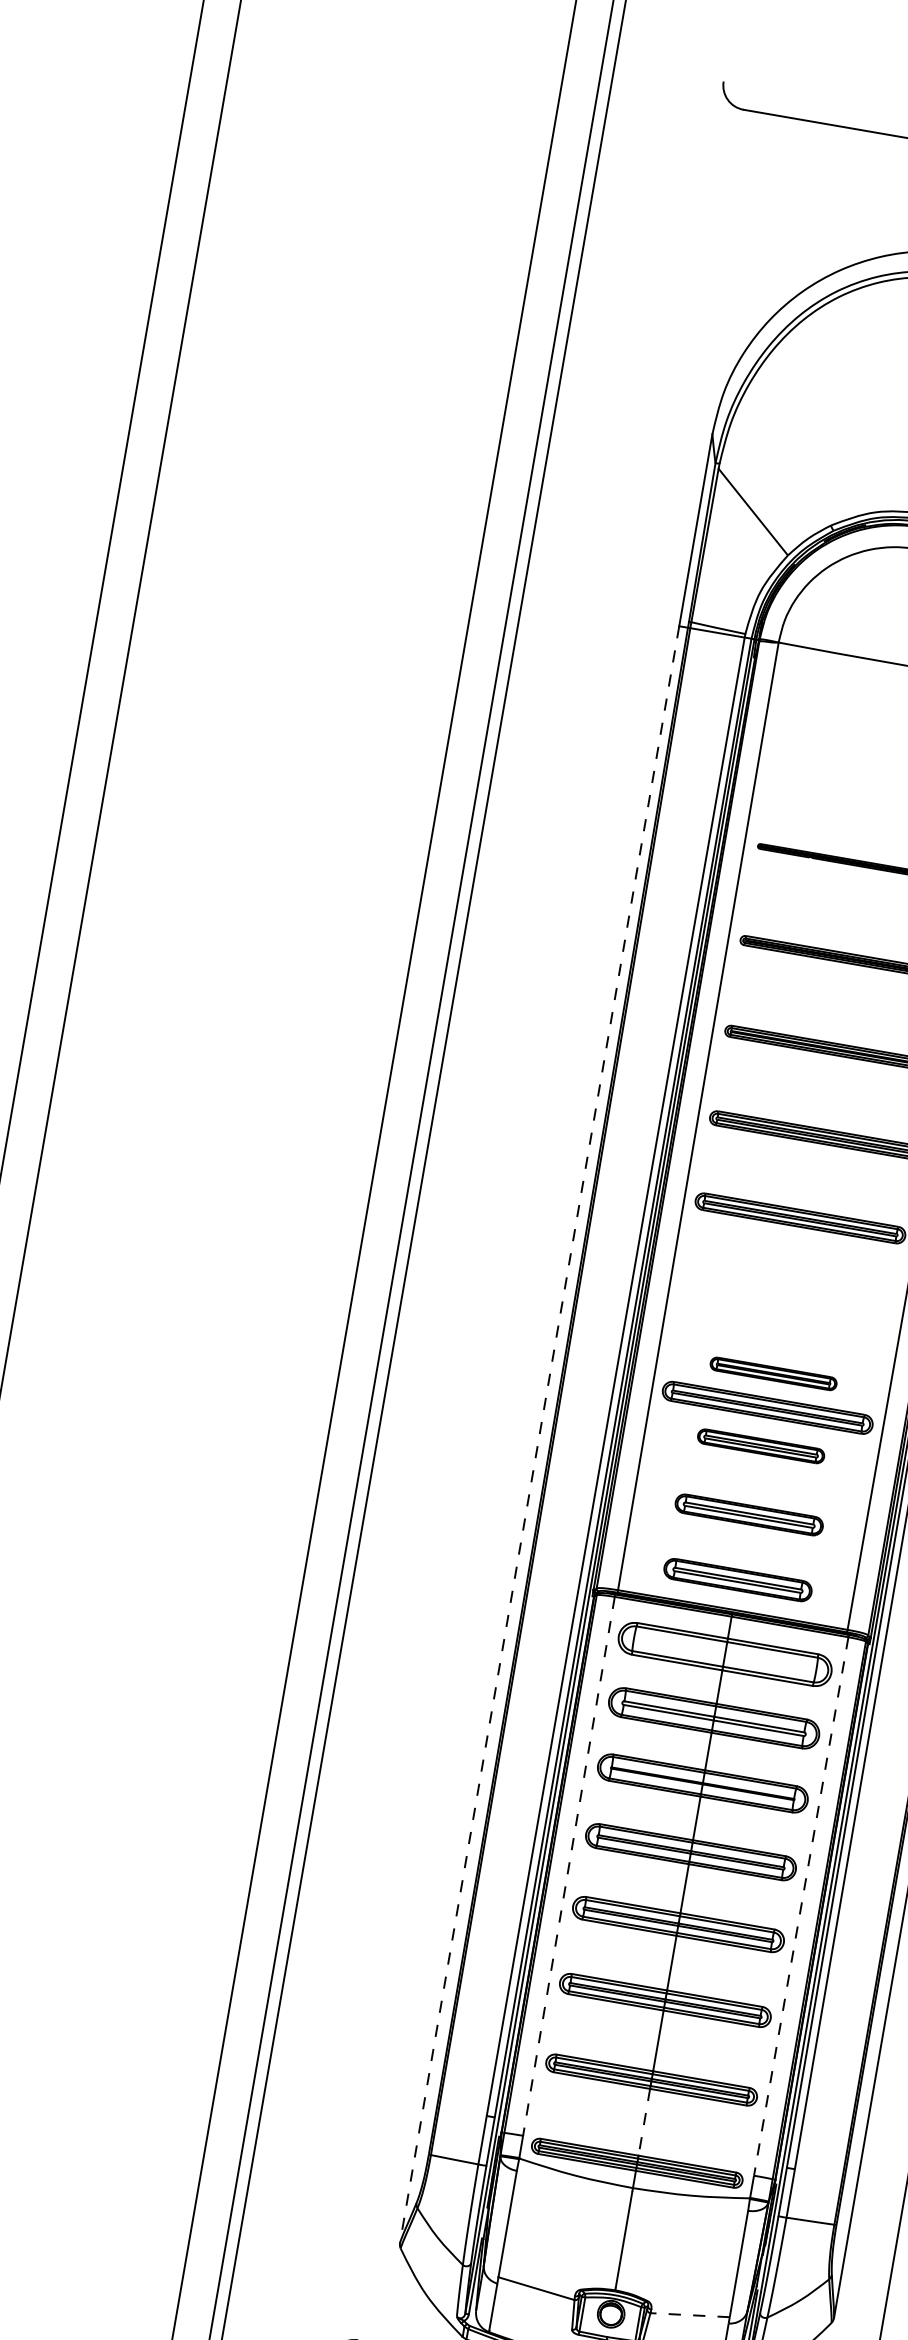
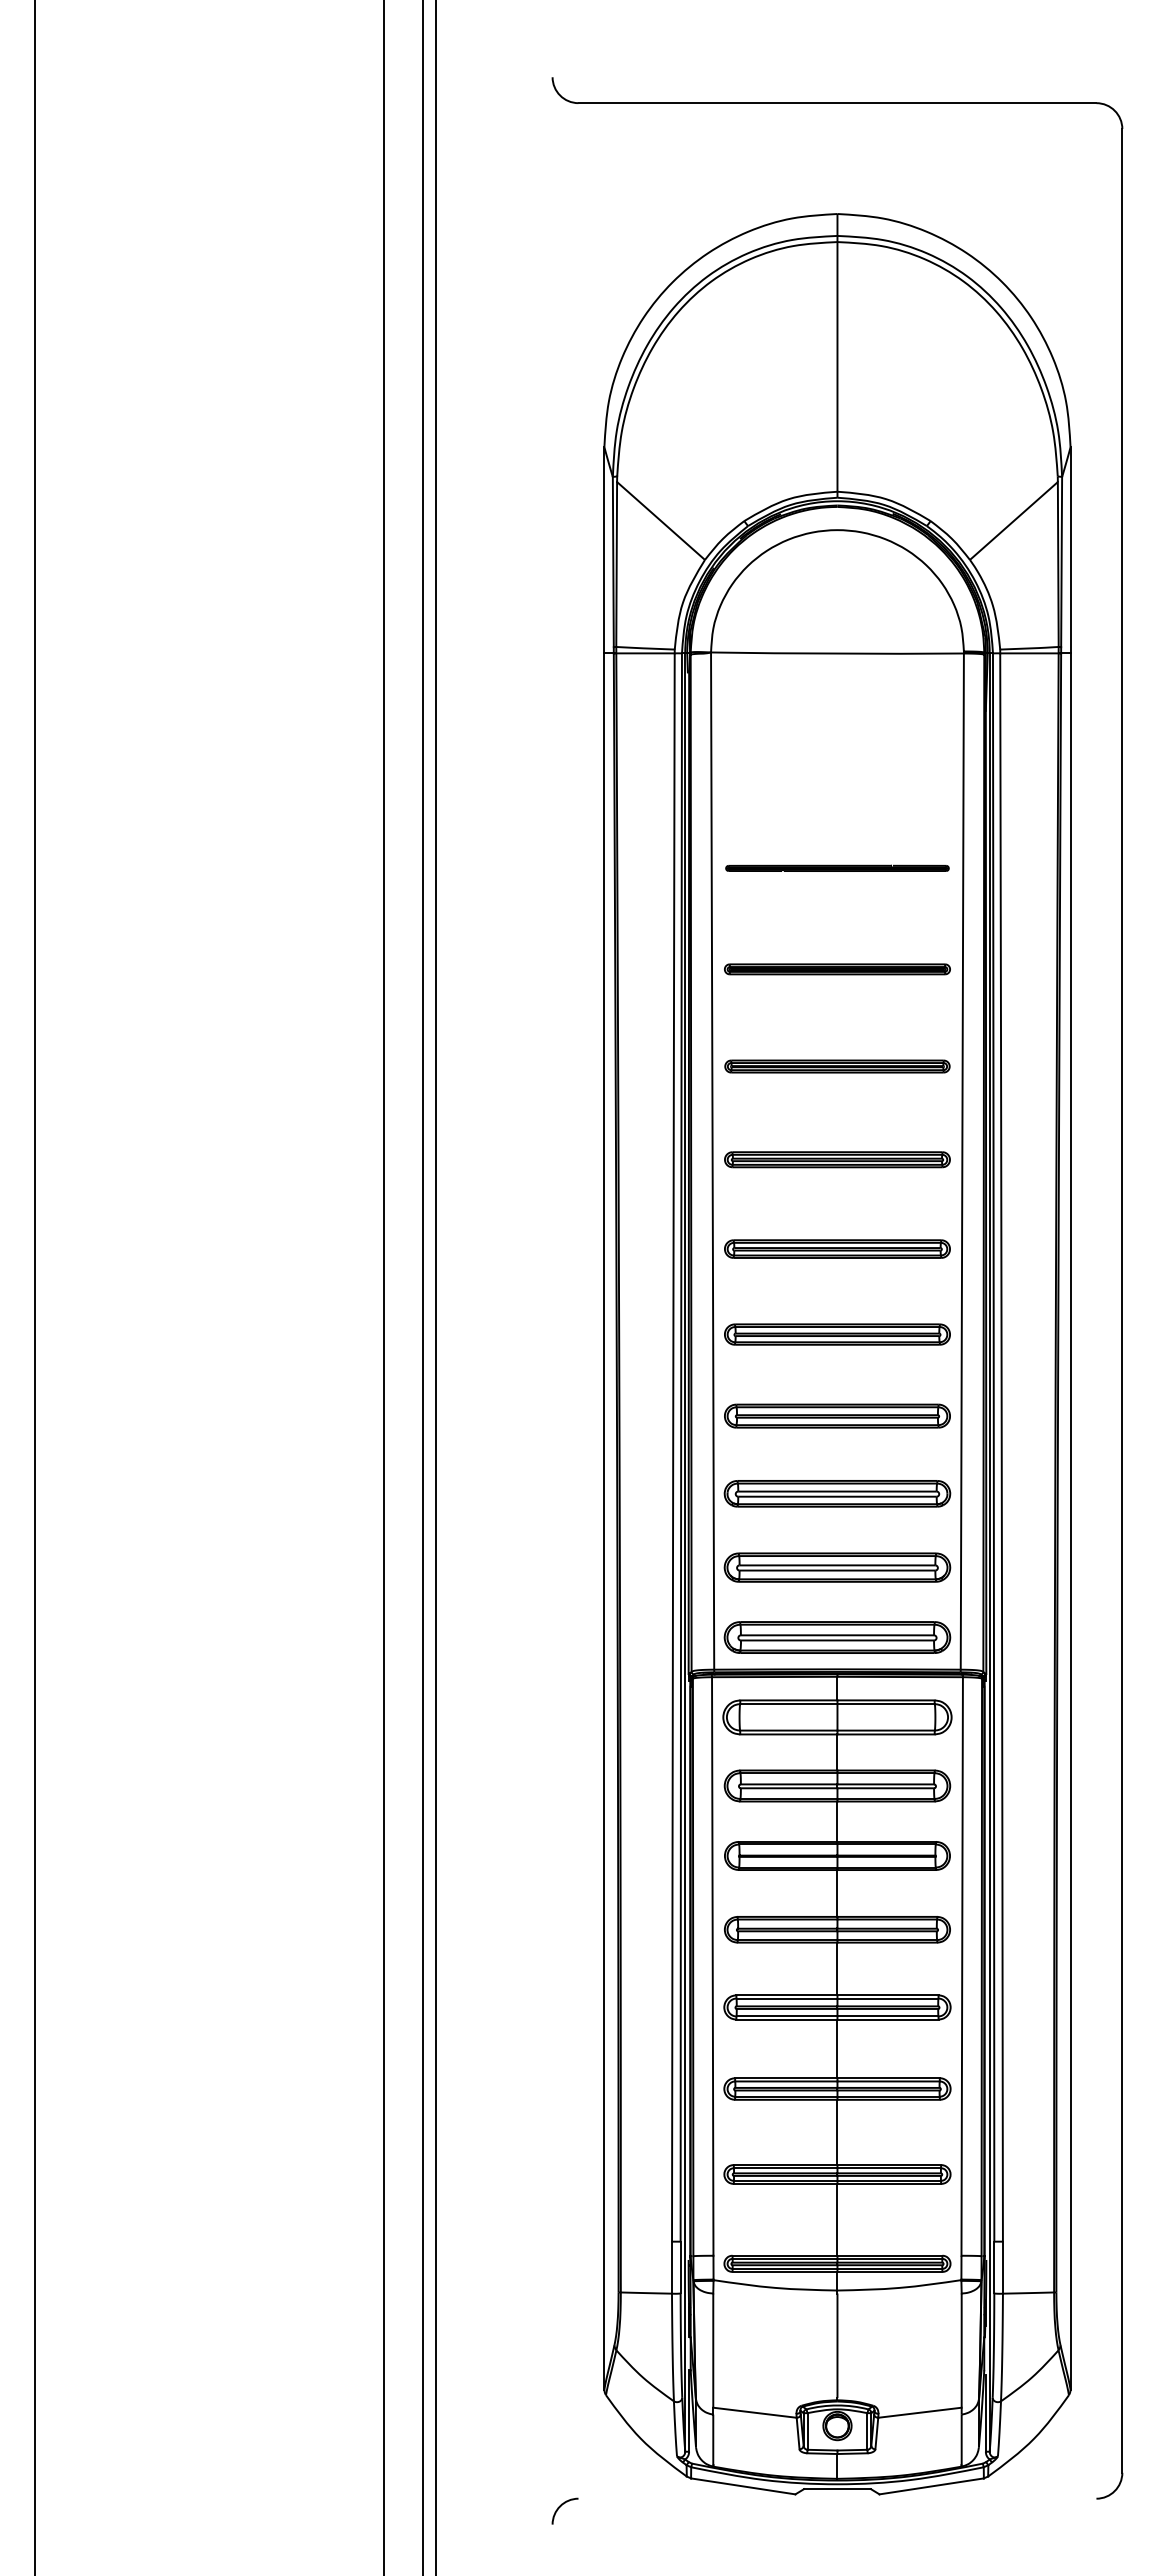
part: (773, 1373) -> (837, 1415), size x1.67
part: (767, 1407) -> (837, 1334), moved
line: (539, 1434) -> (604, 1521), dashed -> solid
part: (761, 1446) -> (837, 1493), size x1.67
part: (749, 1514) -> (837, 1567), size x1.43
part: (738, 1580) -> (837, 1637), size x1.43
line: (568, 1866) -> (712, 1966), dashed -> solid
line: (801, 1906) -> (962, 1966), dashed -> solid
line: (644, 2121) -> (837, 2219), dashed -> solid
line: (689, 2314) -> (919, 2412), dashed -> solid

